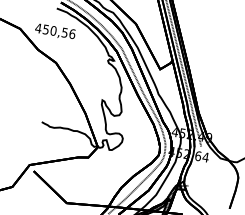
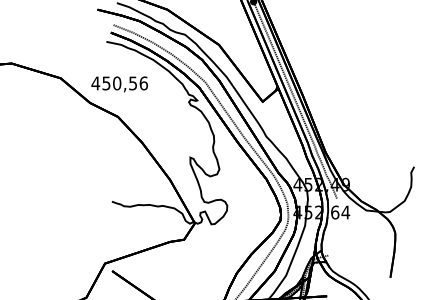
text: (55, 31) -> (119, 84), moved

